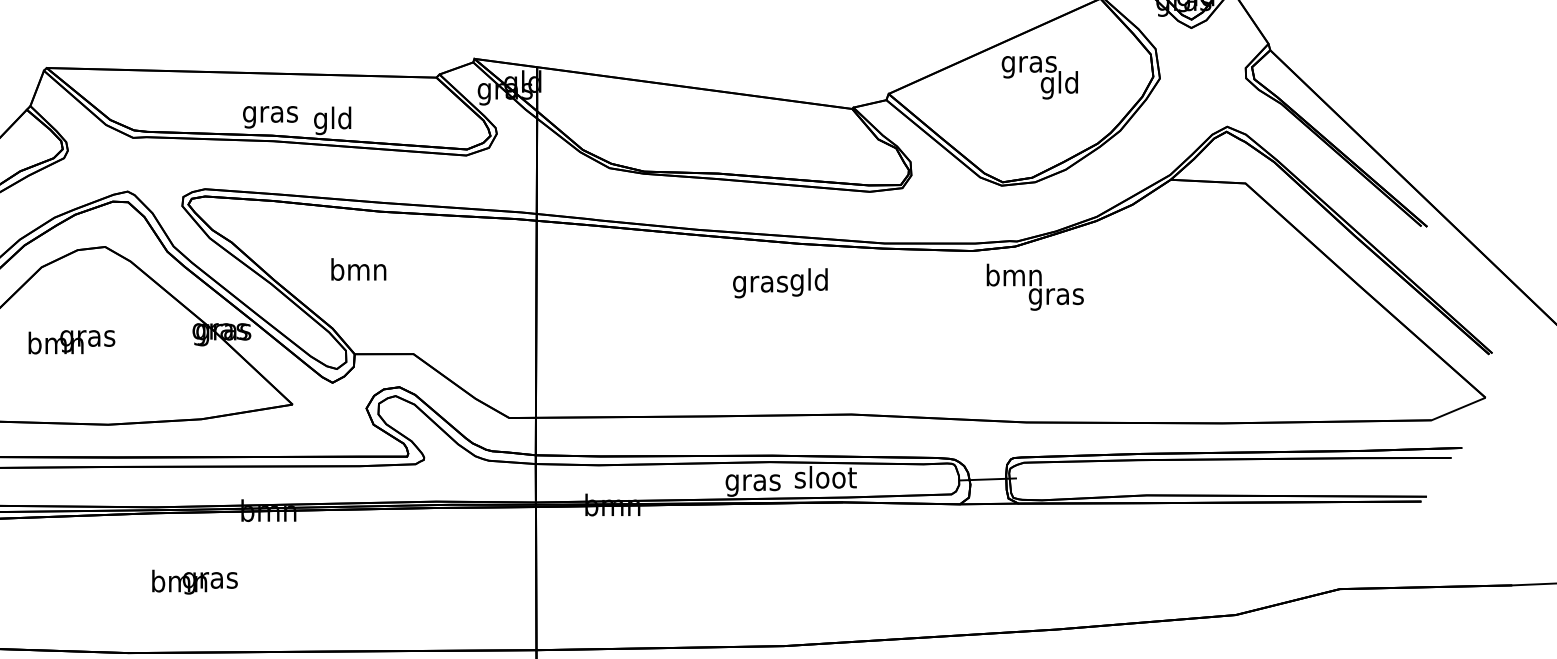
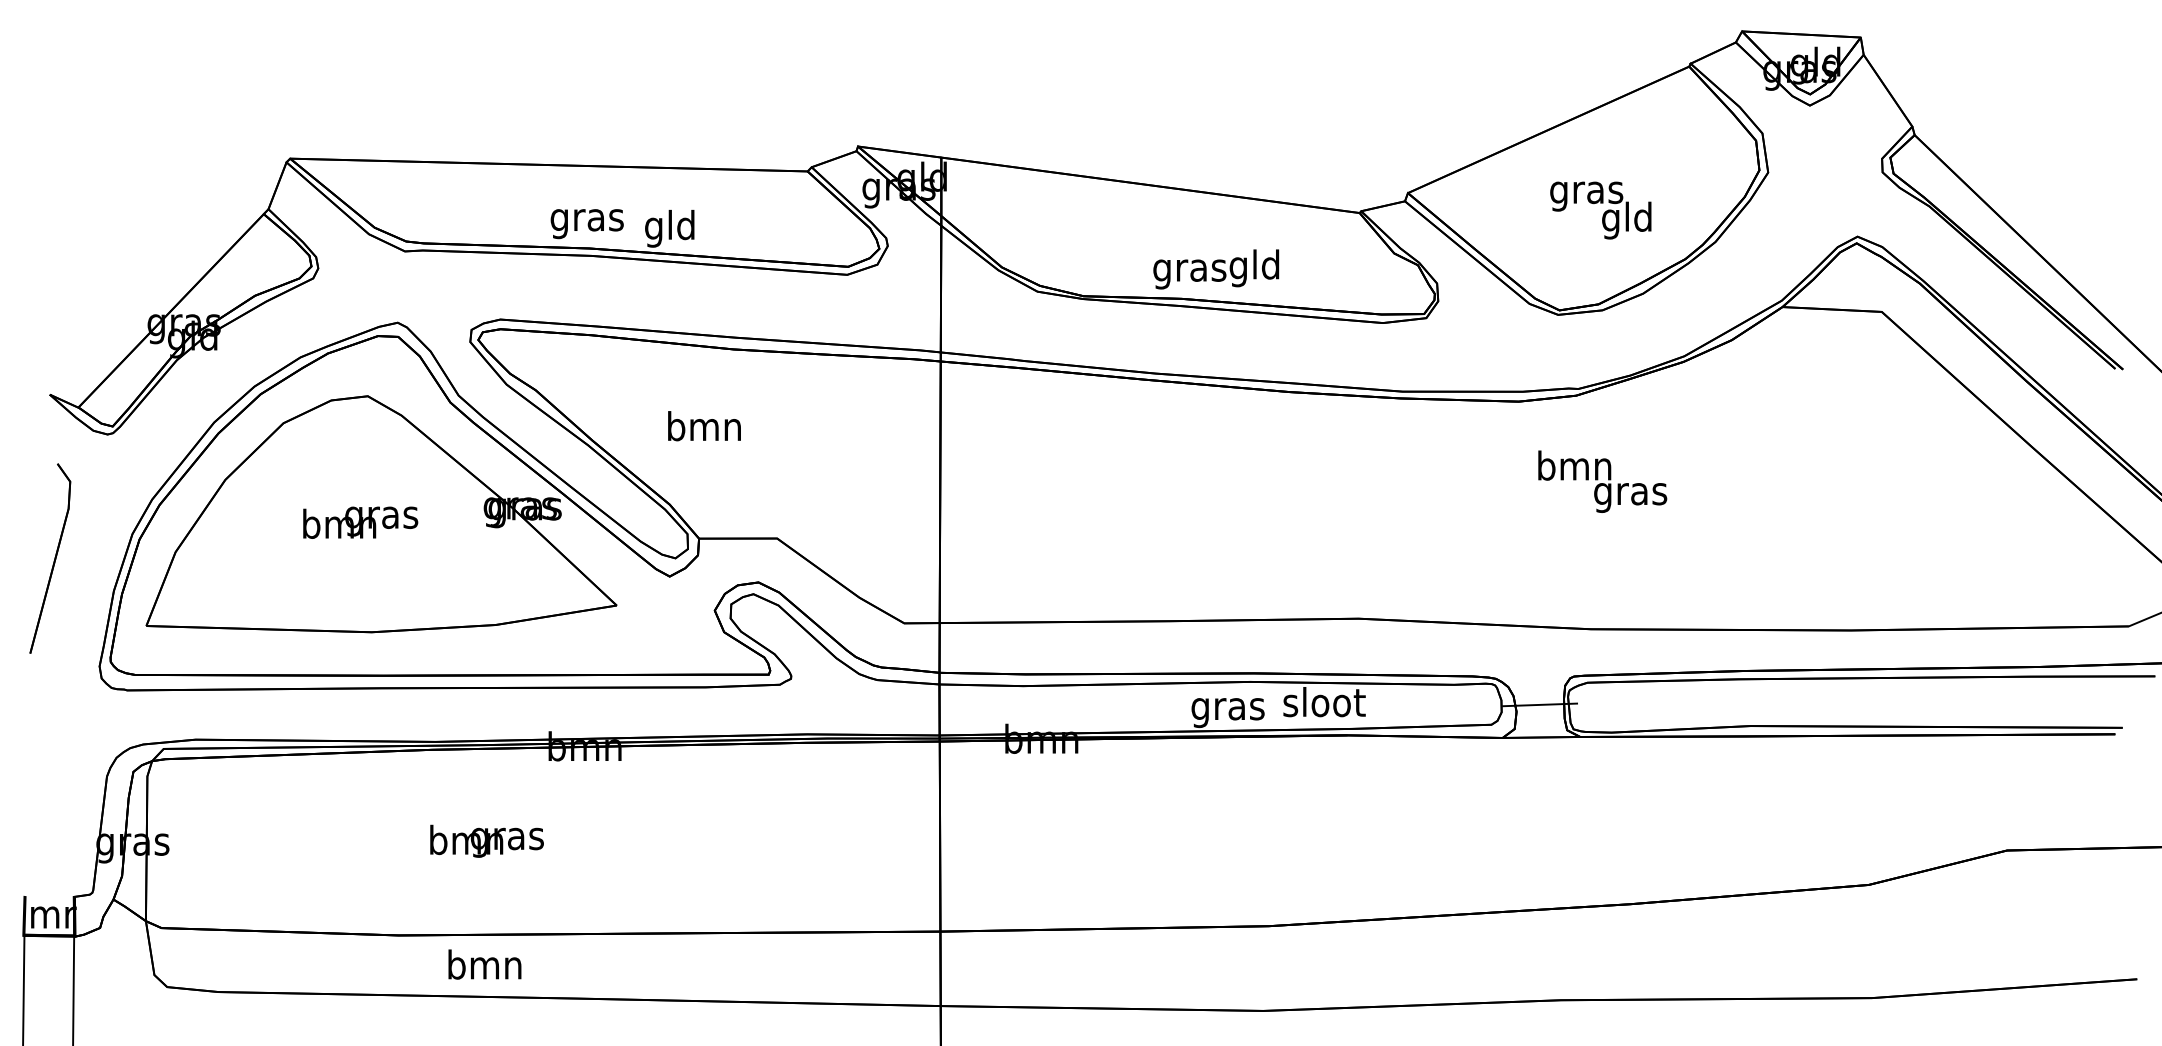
text: (1039, 77) -> (1600, 210), moved
text: (780, 283) -> (1216, 269), moved
text: (1035, 287) -> (1602, 481), moved
text: (71, 342) -> (360, 522), moved

